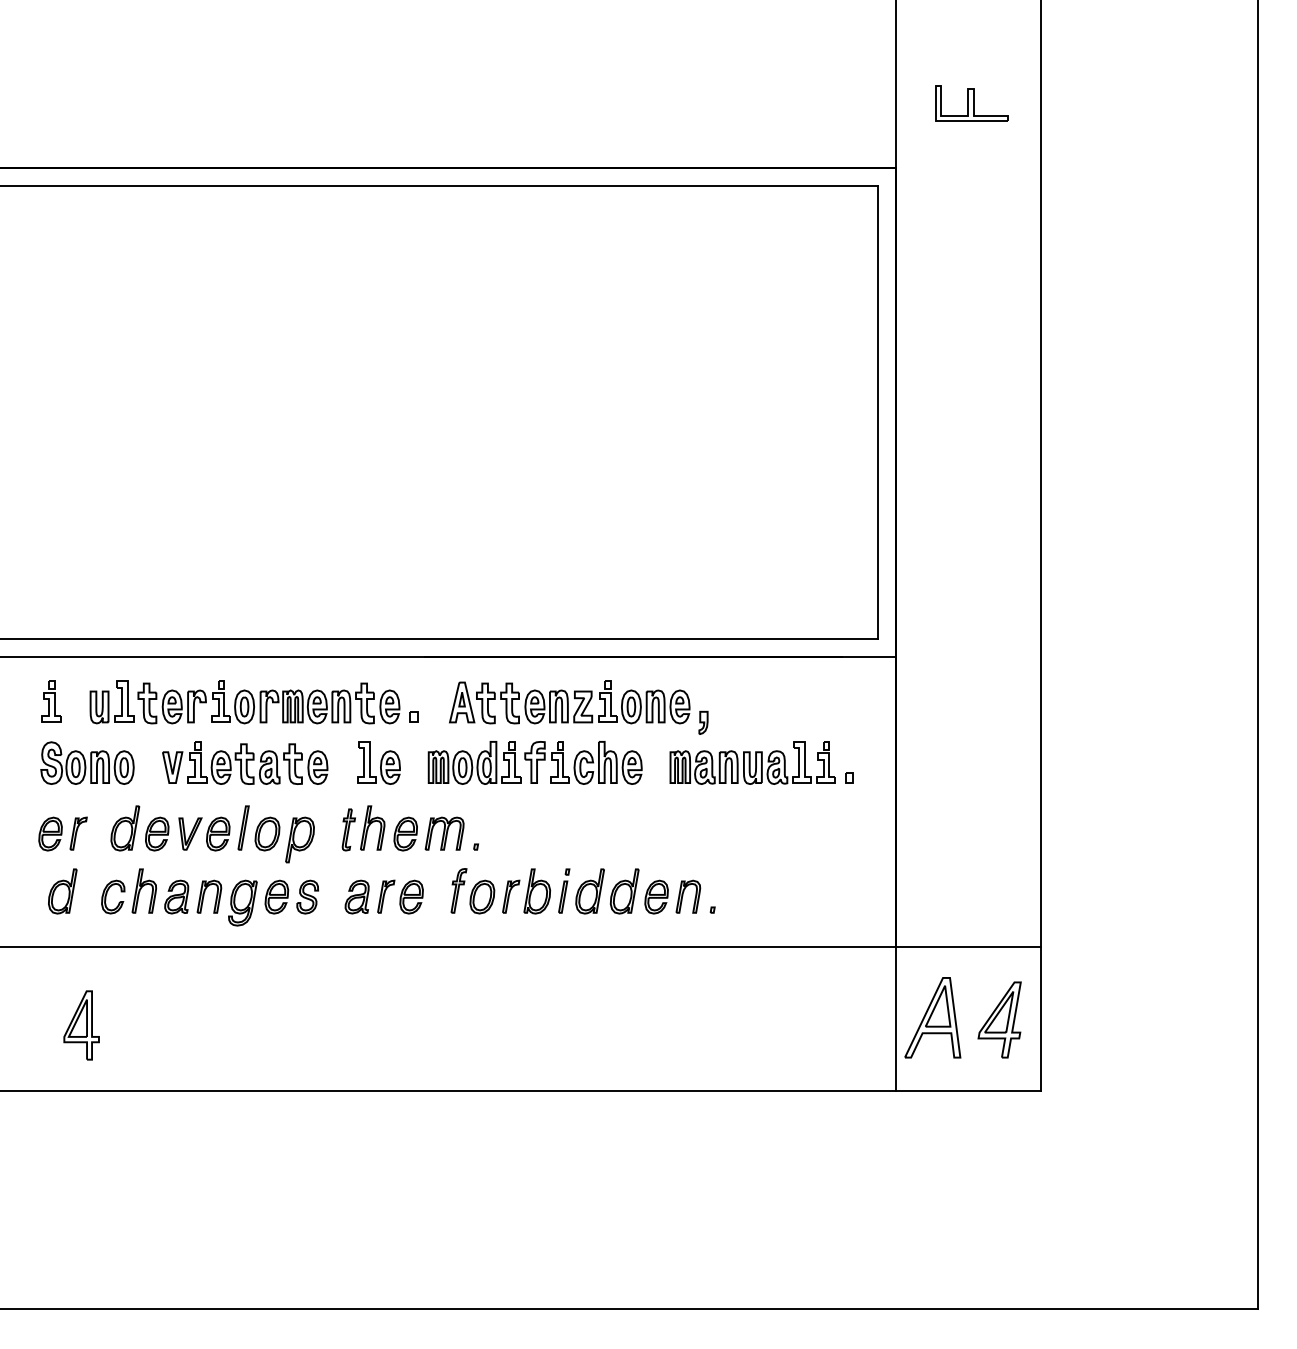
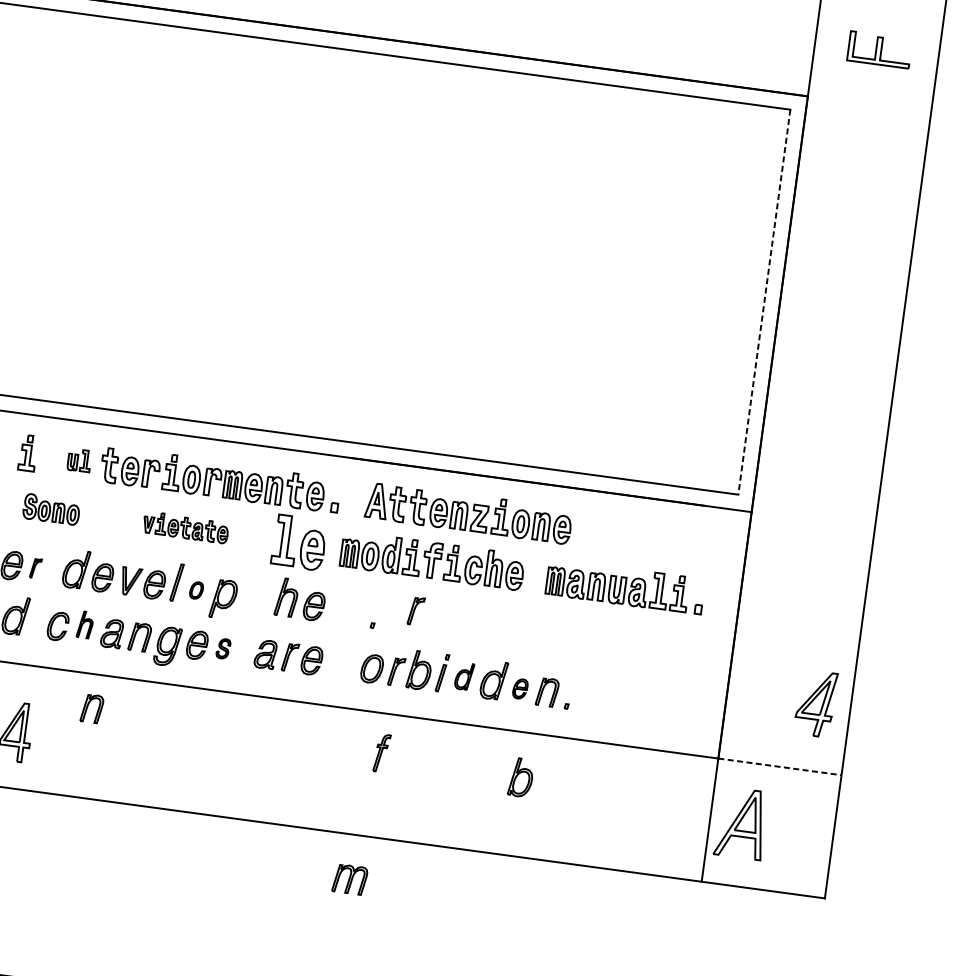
line: (877, 413) -> (763, 302), solid -> dashed
part: (111, 702) -> (78, 460), size x0.6
part: (703, 722) -> (580, 545), removed
part: (87, 762) -> (51, 508), size x0.7
part: (245, 762) -> (186, 527), size x0.6
part: (378, 762) -> (299, 542), size x1.4
part: (524, 823) -> (416, 611), added
part: (348, 829) -> (266, 595), removed
part: (78, 833) -> (35, 568), size x0.7
part: (267, 833) -> (196, 590), size x0.6
part: (444, 833) -> (349, 879), moved
part: (144, 890) -> (85, 624), size x0.7
part: (458, 890) -> (381, 752), moved
part: (589, 891) -> (463, 676), size x0.7
part: (307, 896) -> (223, 648), size x0.7
part: (656, 896) -> (520, 688), size x0.7
line: (968, 946) -> (780, 766), solid -> dashed
part: (165, 986) -> (92, 708), added
part: (671, 999) -> (521, 777), added
part: (999, 1019) -> (815, 703), moved

